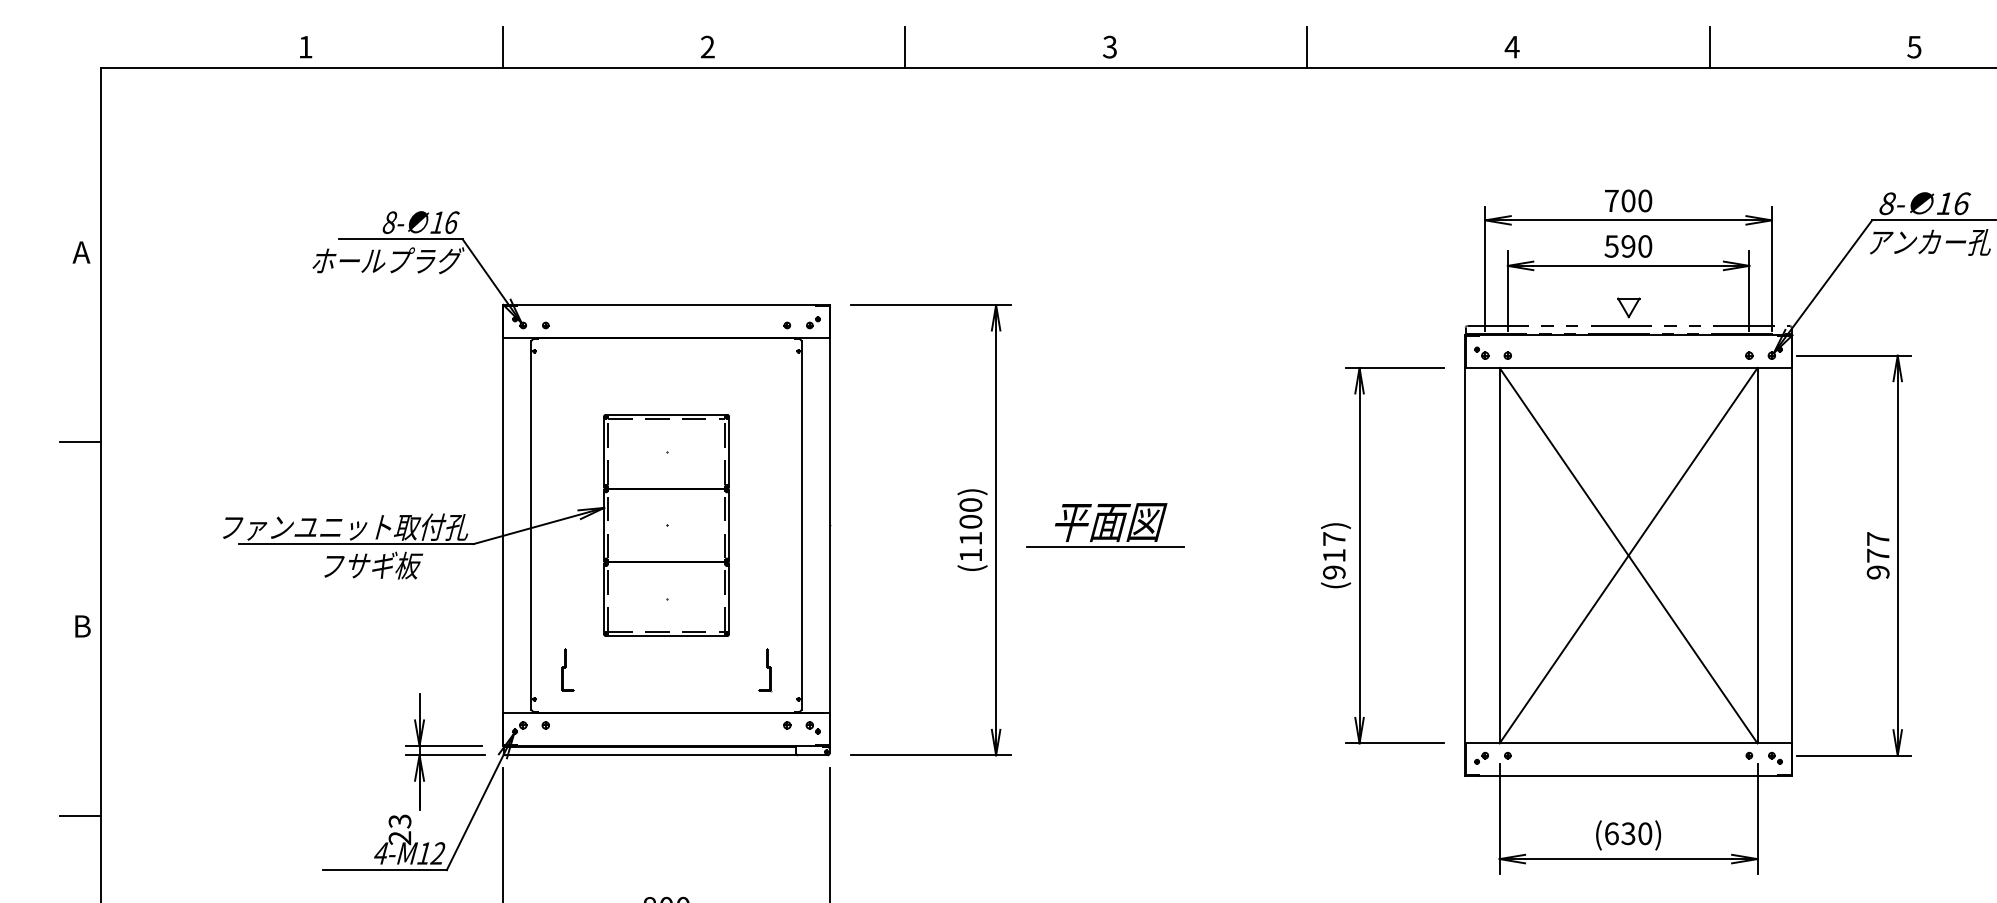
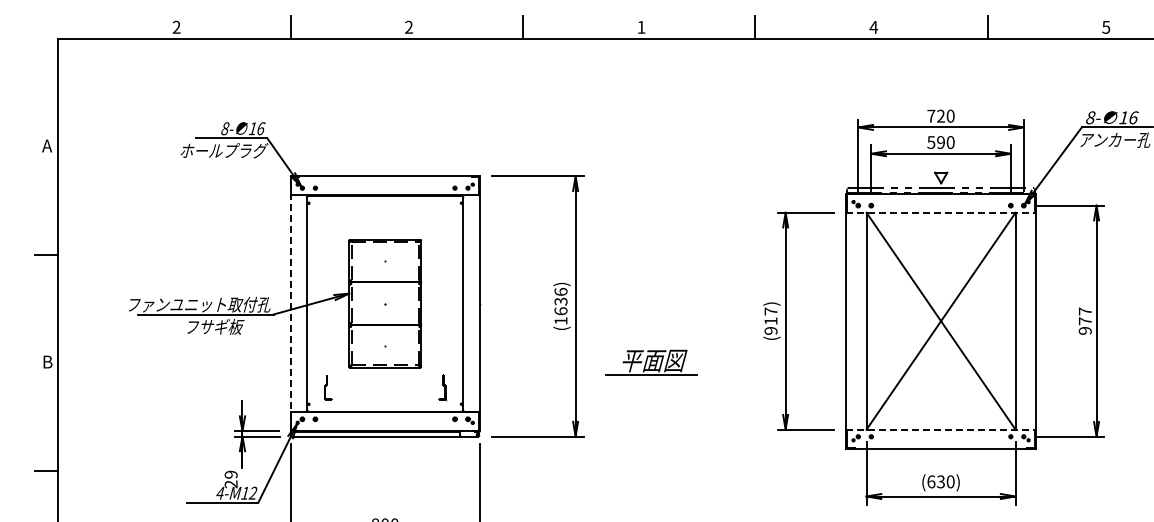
text: (305, 45) -> (176, 26), 1 -> 2
text: (1110, 45) -> (641, 26), 3 -> 1
text: (1627, 199) -> (940, 115), 700 -> 720
line: (1629, 367) -> (941, 212), solid -> dashed
text: (969, 521) -> (560, 301), (1100) -> (1636)
line: (502, 525) -> (290, 303), solid -> dashed
part: (1104, 525) -> (651, 362), moved
line: (1629, 743) -> (941, 429), solid -> dashed
text: (400, 821) -> (231, 474), 23 -> 29

